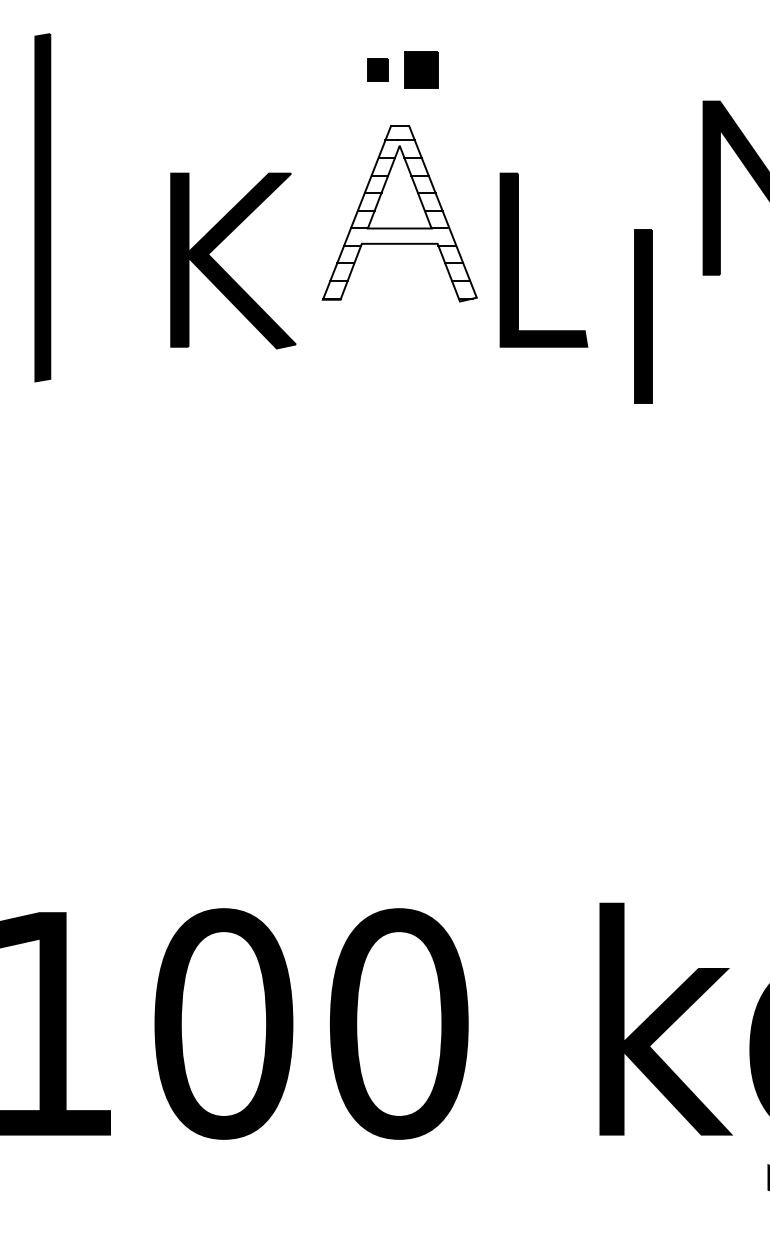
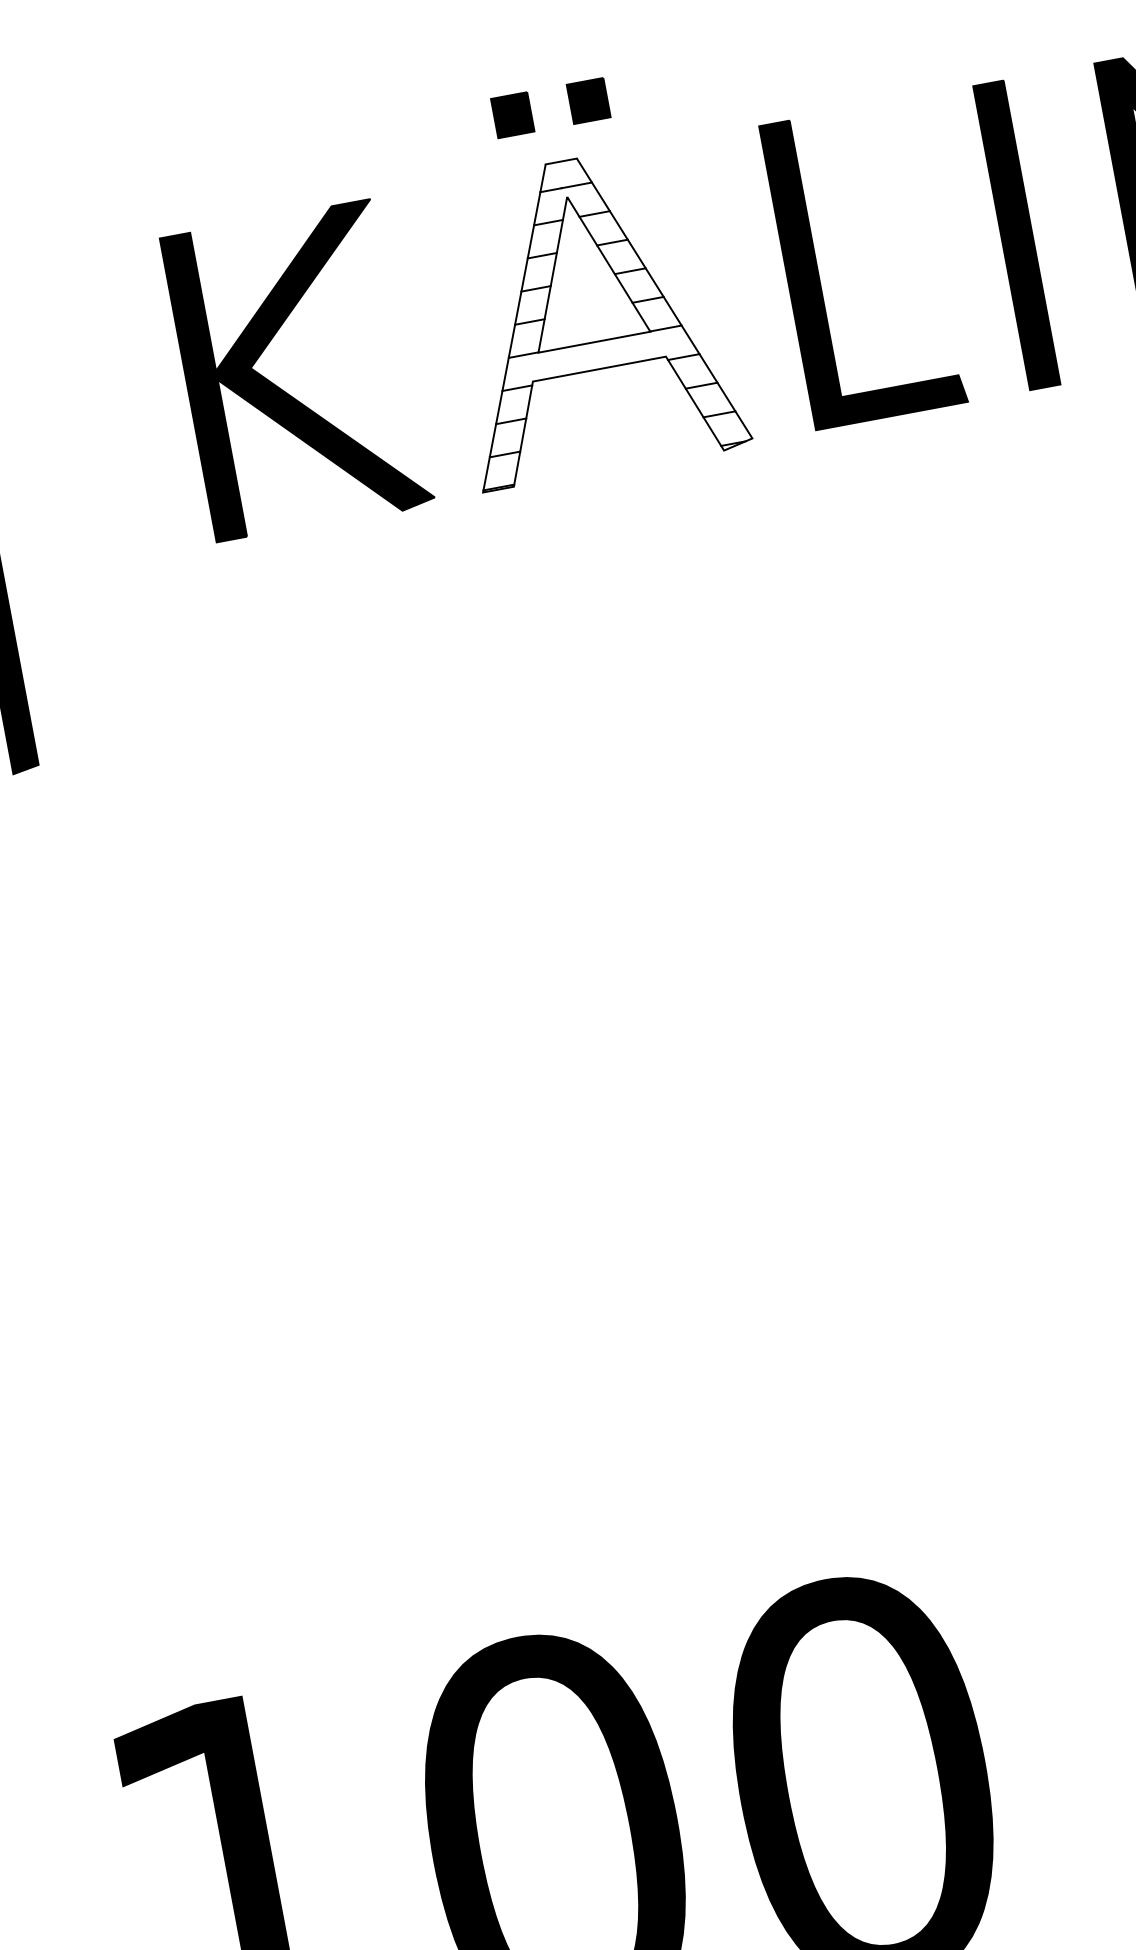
part: (421, 69) -> (588, 99), size x0.62
part: (399, 213) -> (589, 315), moved
part: (518, 259) -> (818, 271), moved
part: (221, 266) -> (278, 384), moved
part: (643, 316) -> (1017, 235), moved

